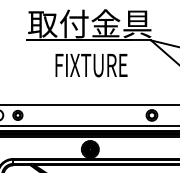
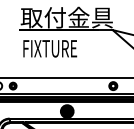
text: (91, 65) -> (50, 48), moved

